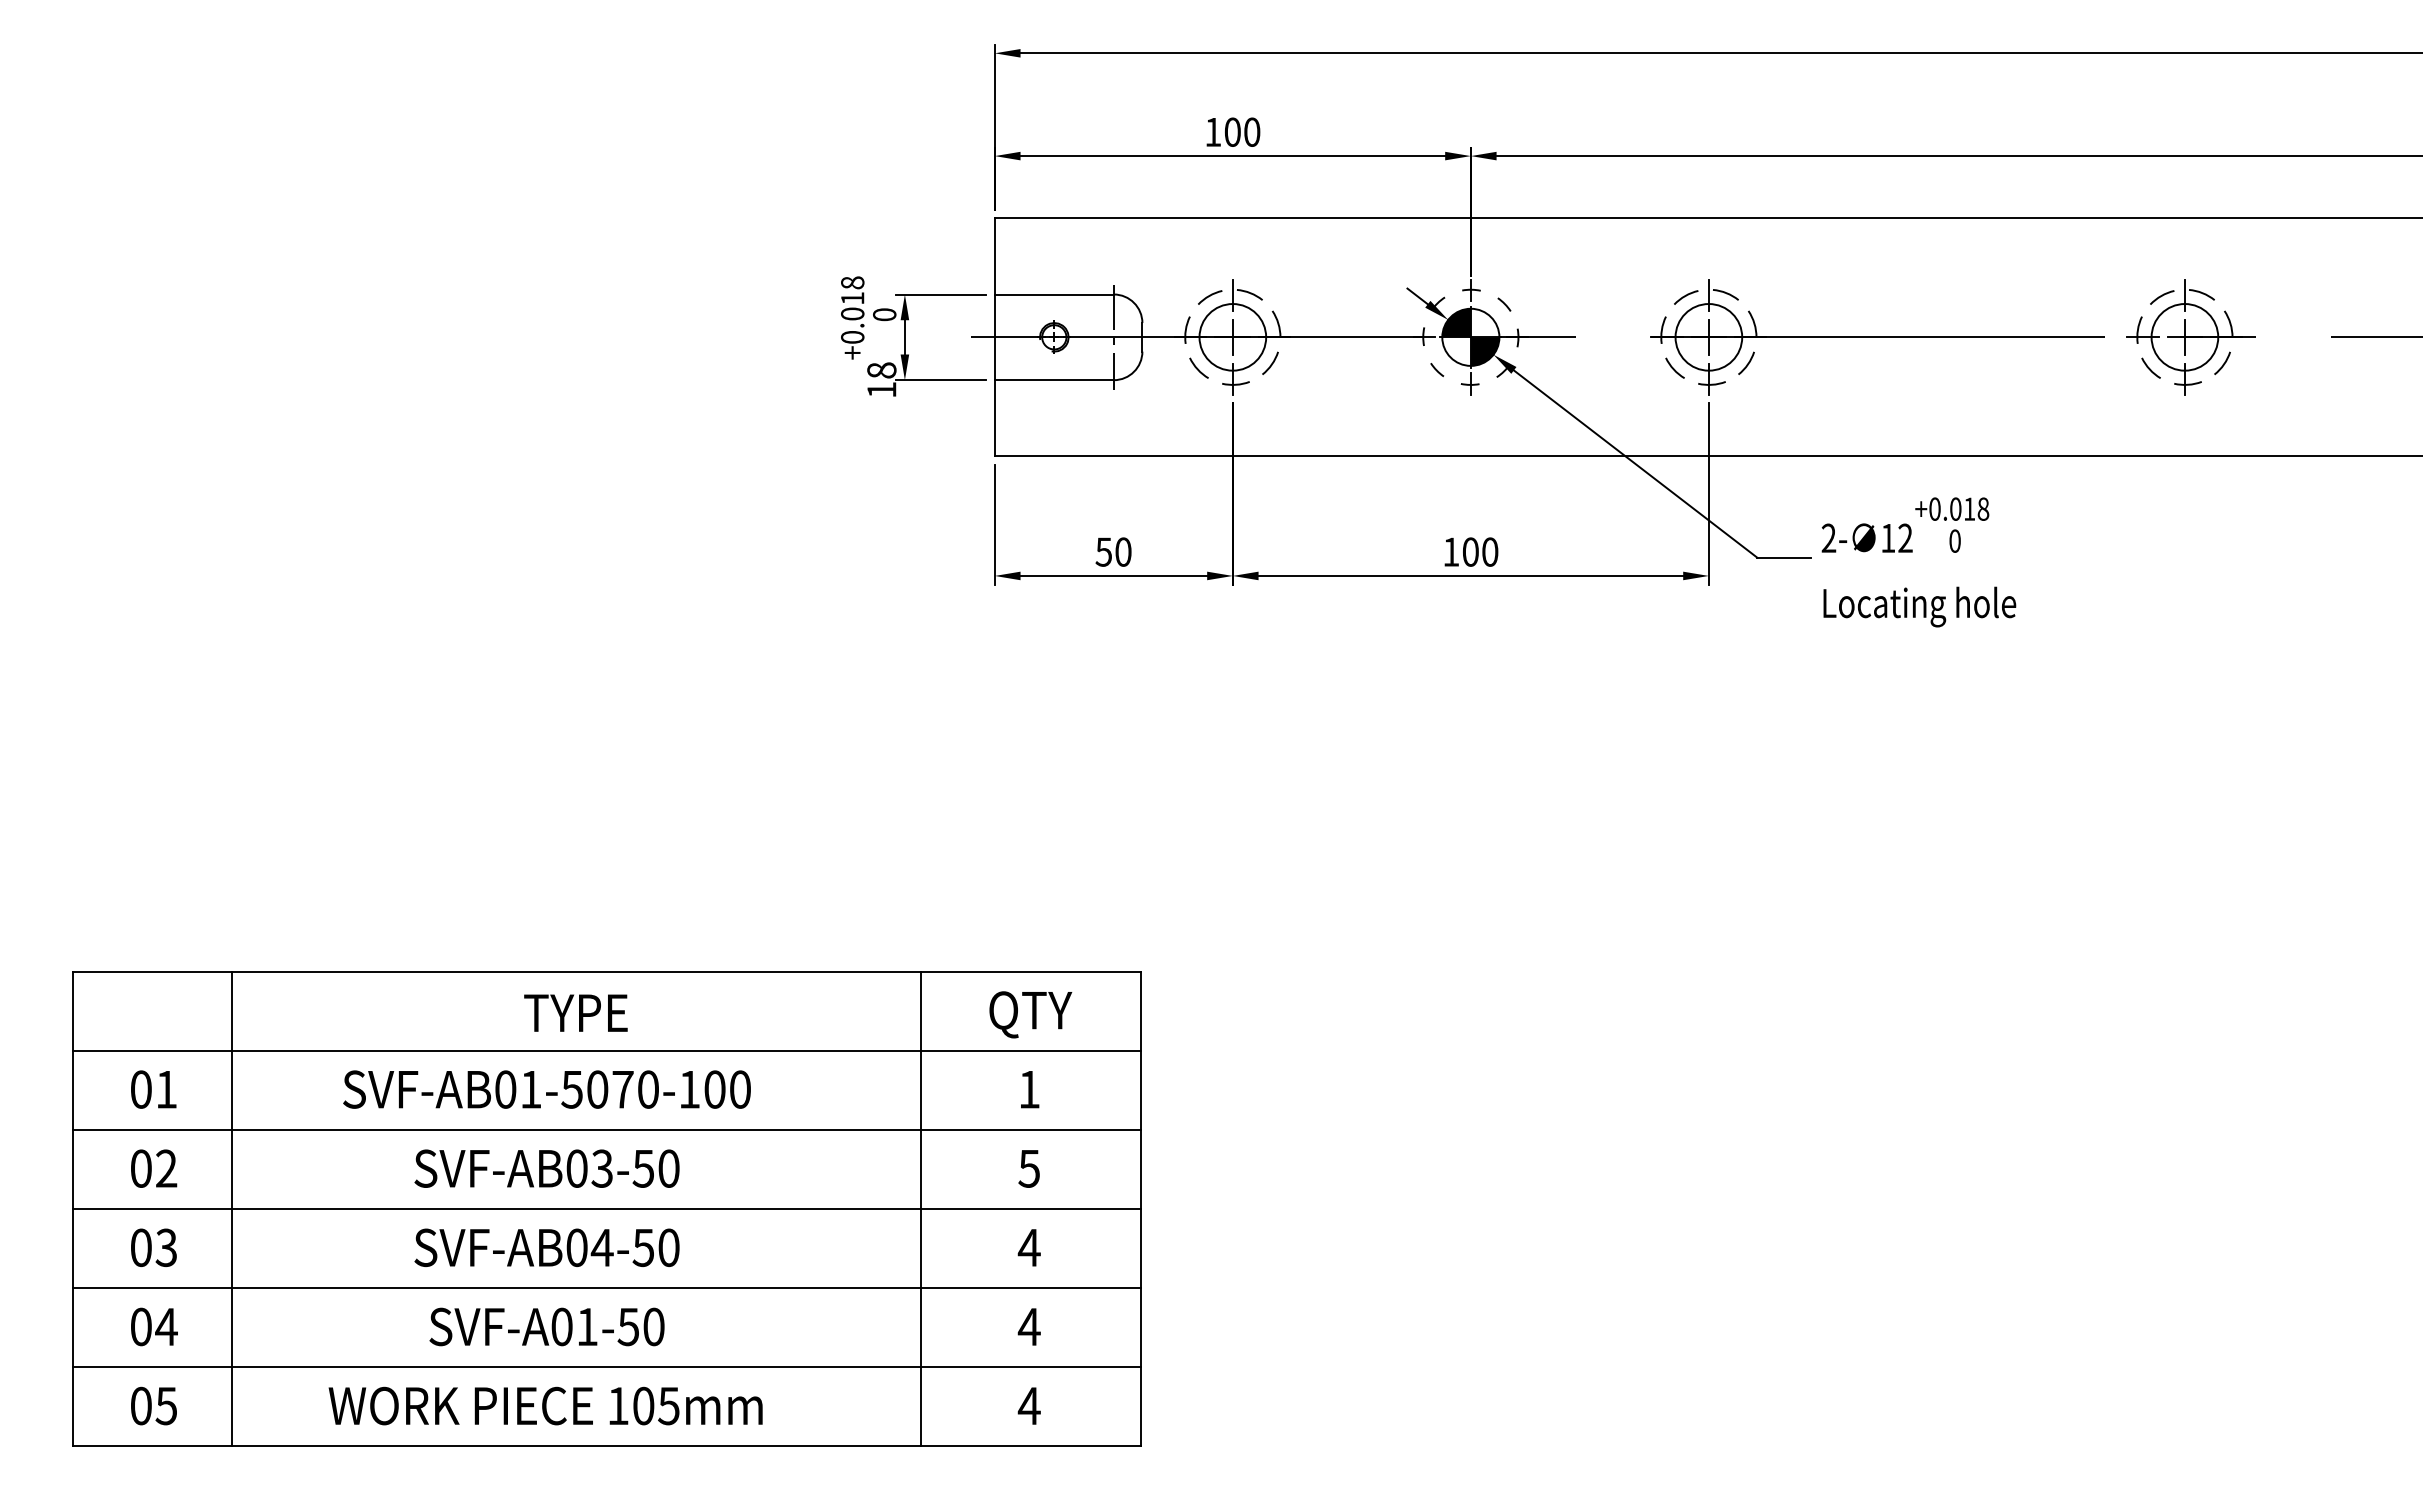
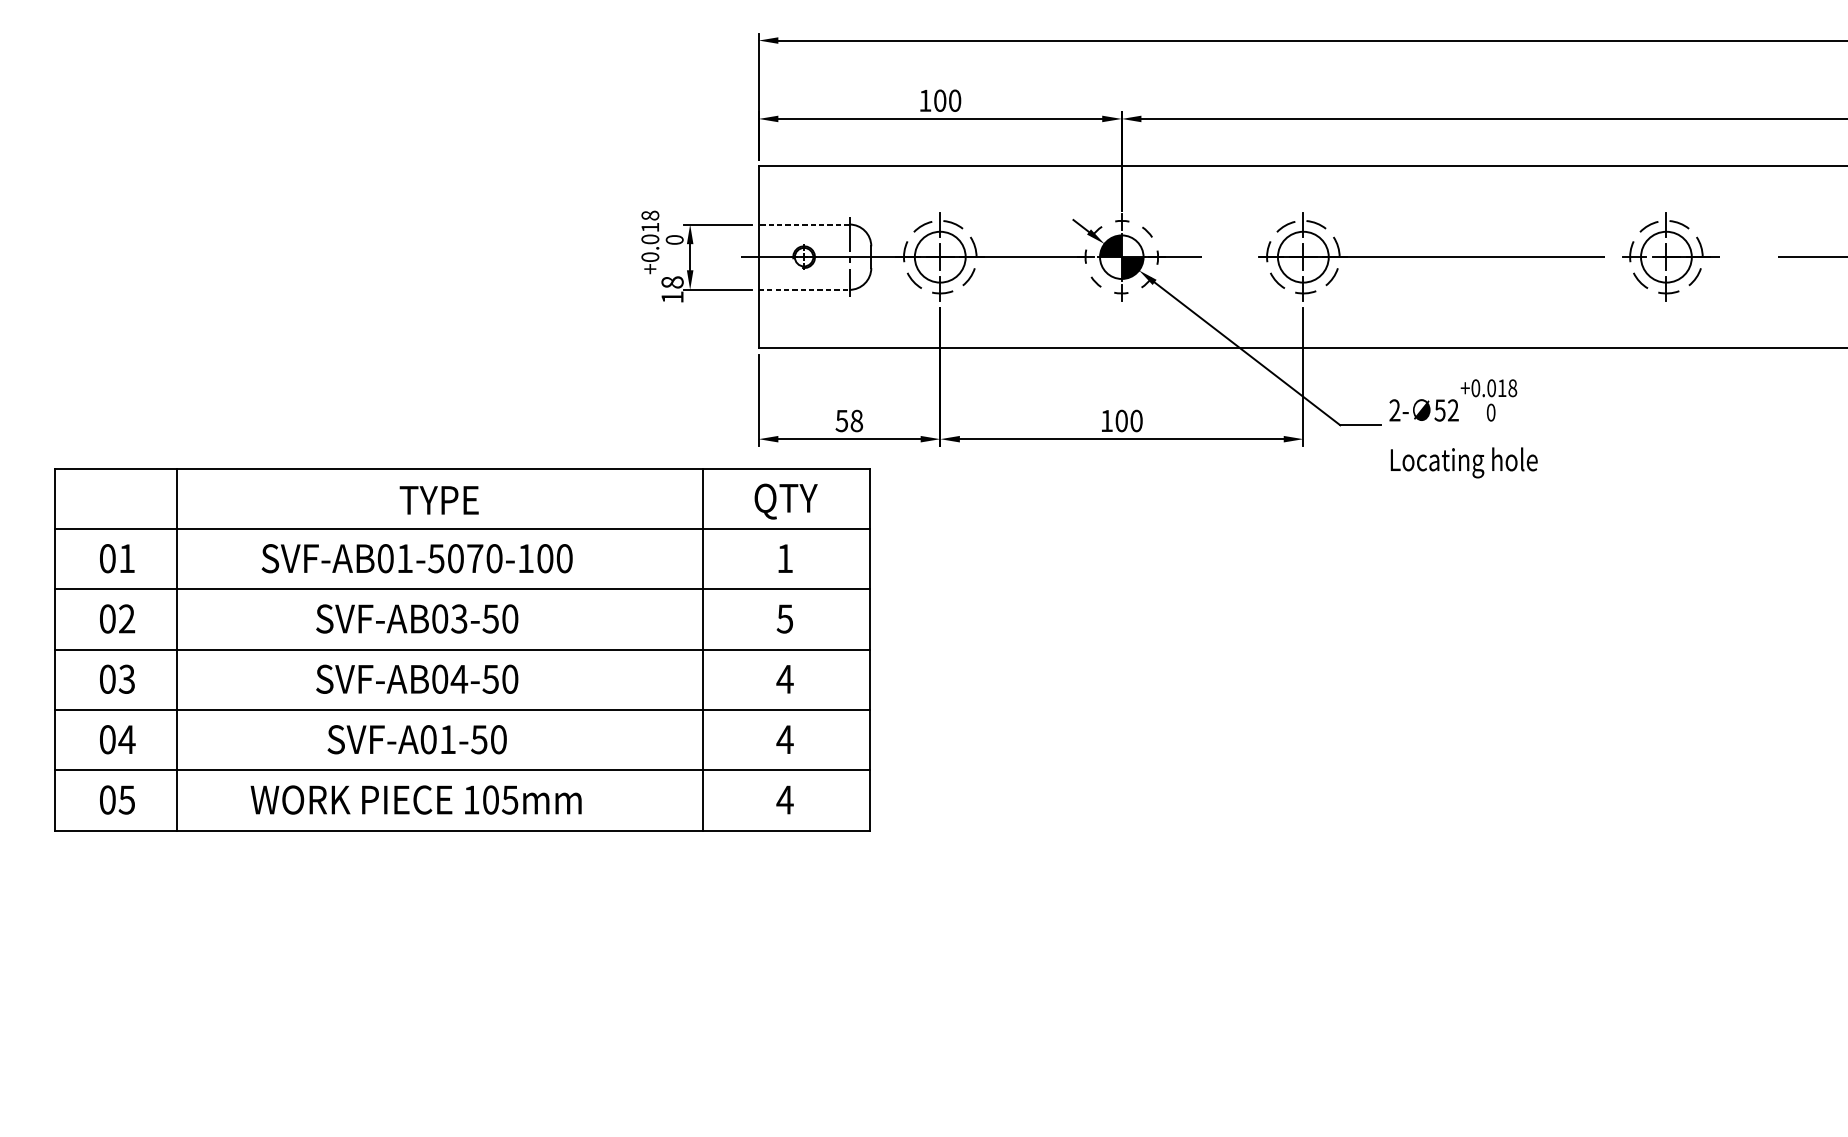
line: (1054, 294) -> (804, 224), solid -> dashed
line: (1054, 380) -> (804, 290), solid -> dashed
text: (1887, 538) -> (1439, 410), 12 -> 52
text: (1123, 551) -> (856, 420), 50 -> 58
part: (606, 1208) -> (462, 649), moved

